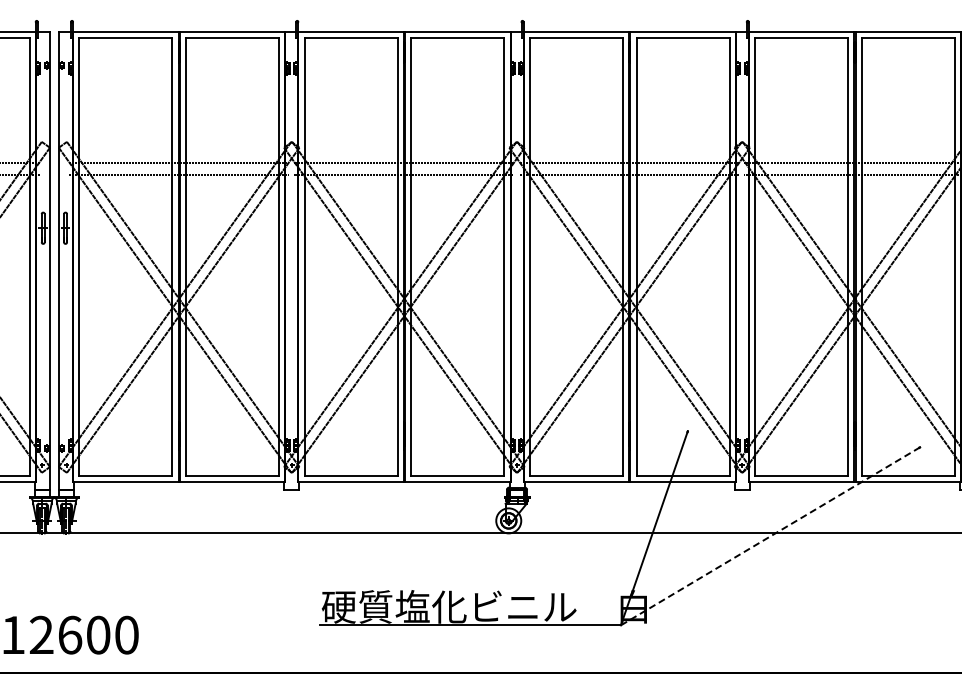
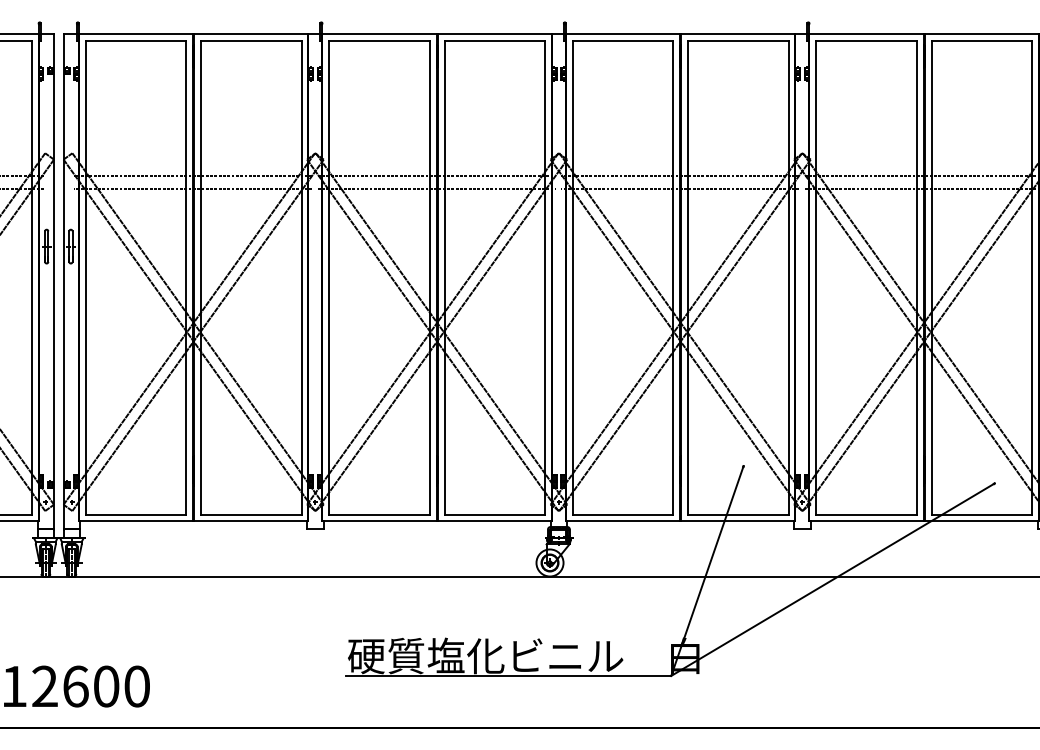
line: (770, 536) -> (832, 579), dashed -> solid

